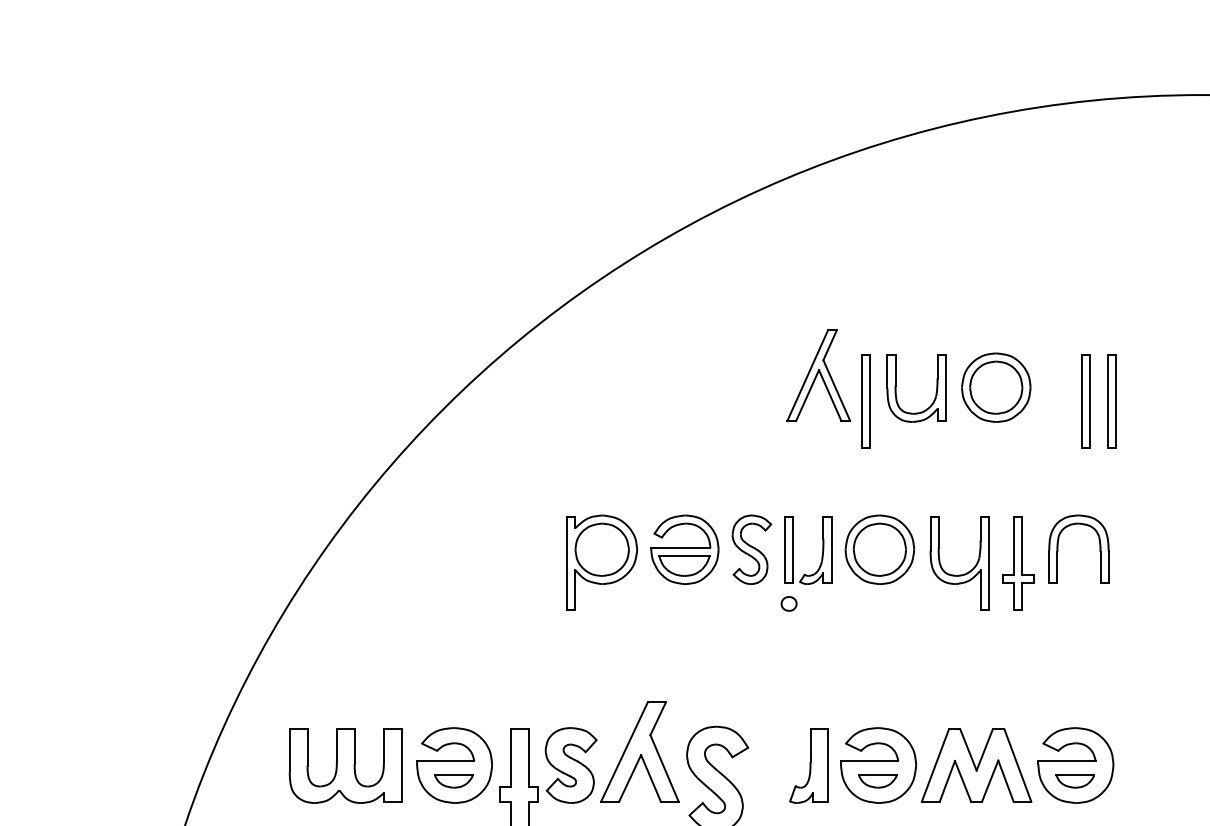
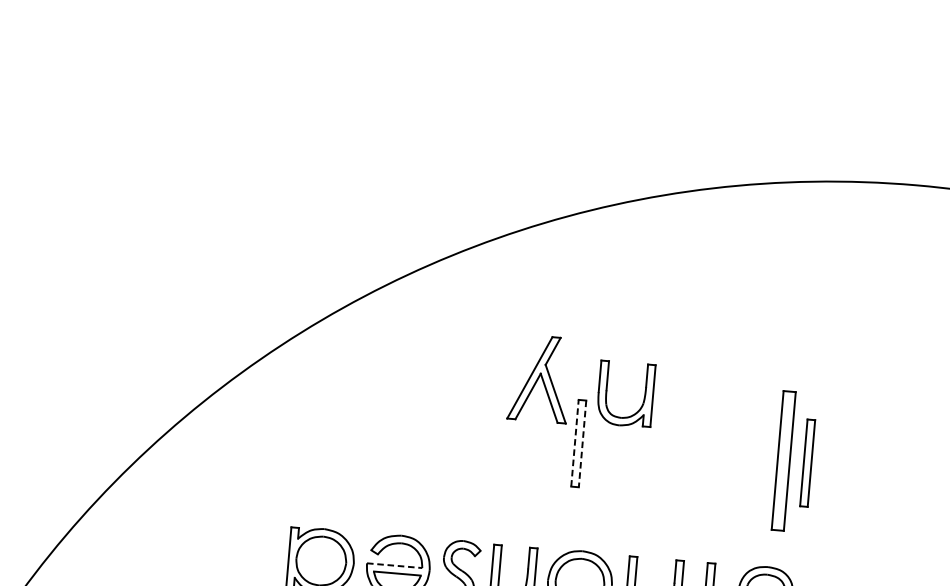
part: (818, 375) -> (539, 378), moved
part: (996, 387) -> (701, 441), removed
part: (935, 392) -> (643, 399), moved
line: (861, 401) -> (574, 443), solid -> dashed
line: (869, 401) -> (582, 444), solid -> dashed
part: (1085, 401) -> (783, 461), size x1.6
line: (680, 548) -> (394, 566), solid -> dashed

